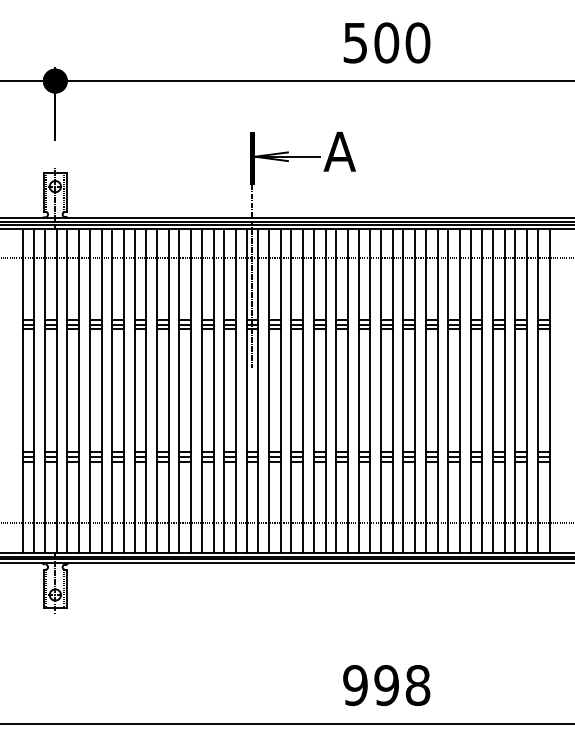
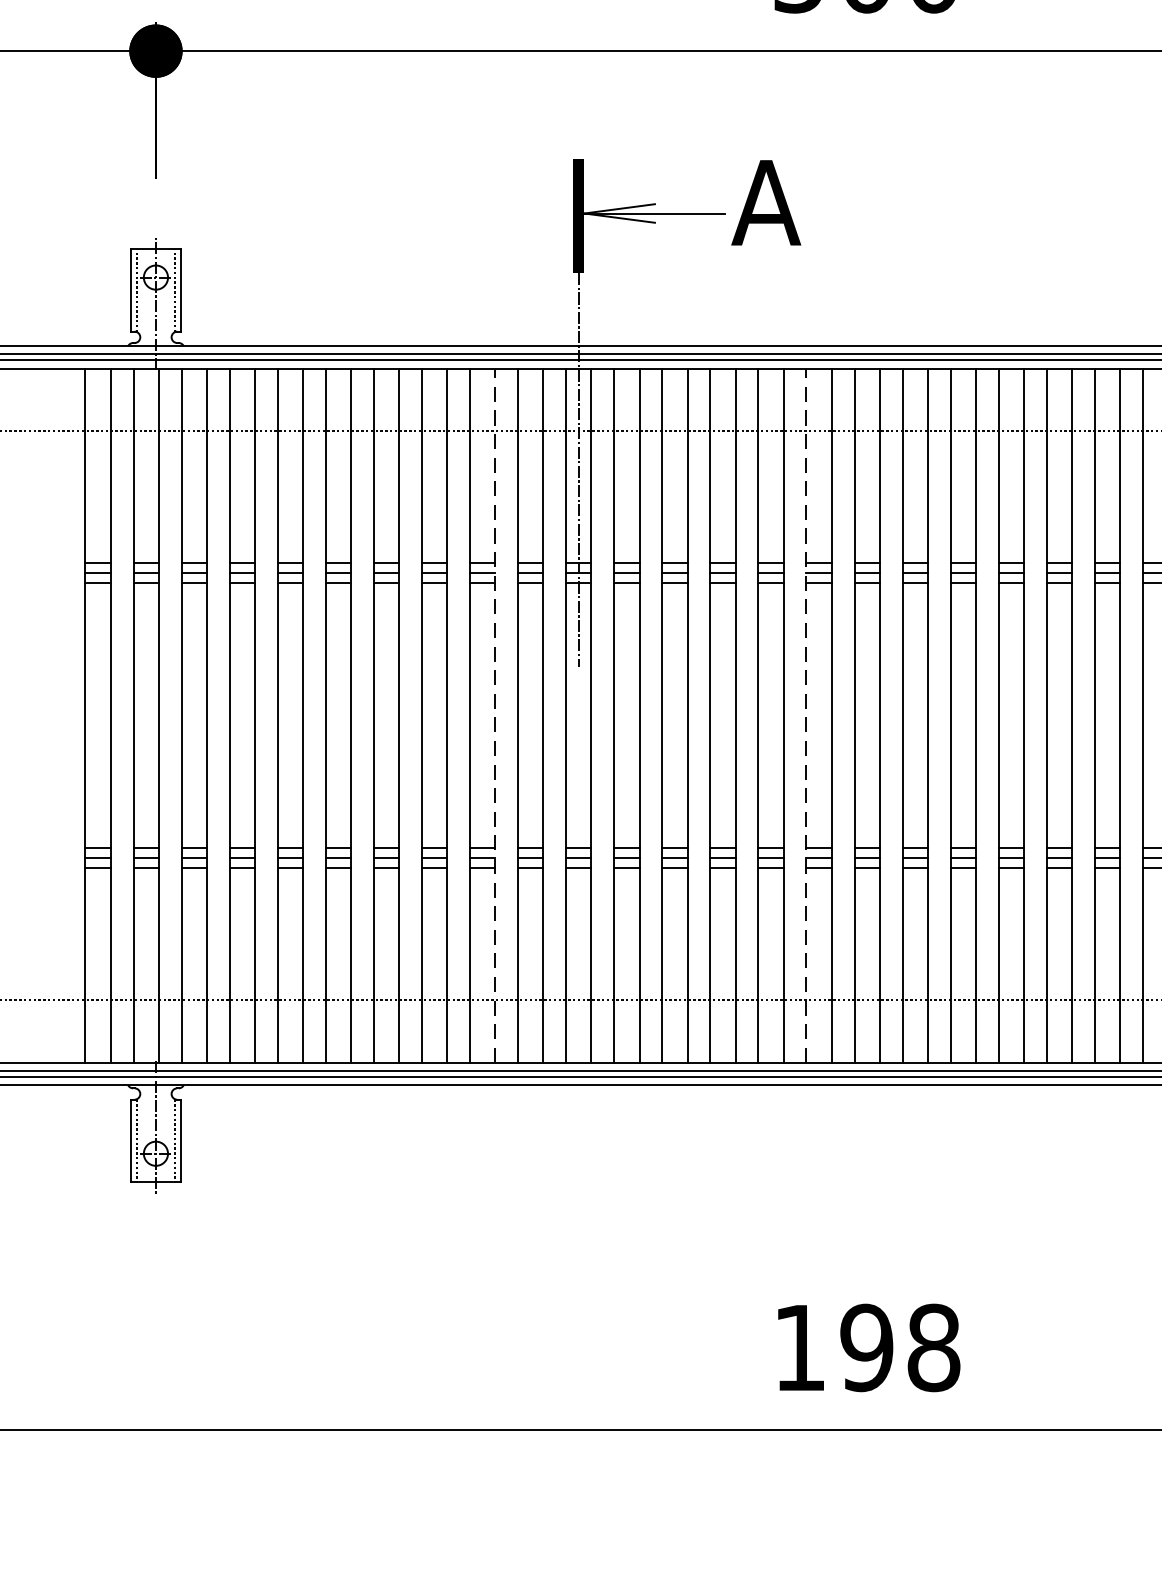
line: (213, 390) -> (495, 714), solid -> dashed
line: (358, 390) -> (806, 714), solid -> dashed
text: (355, 685) -> (799, 1347), 998 -> 198

